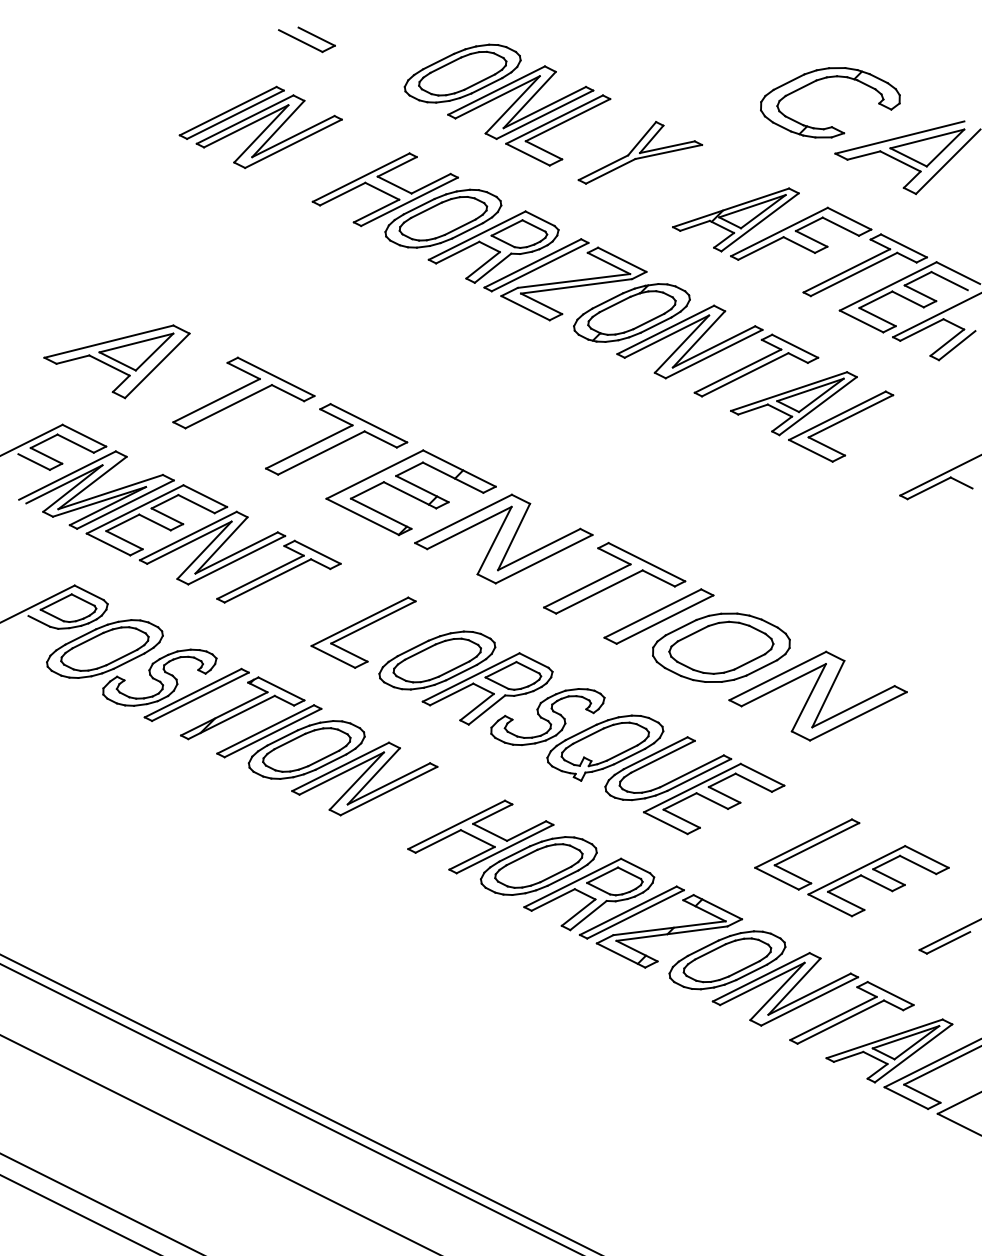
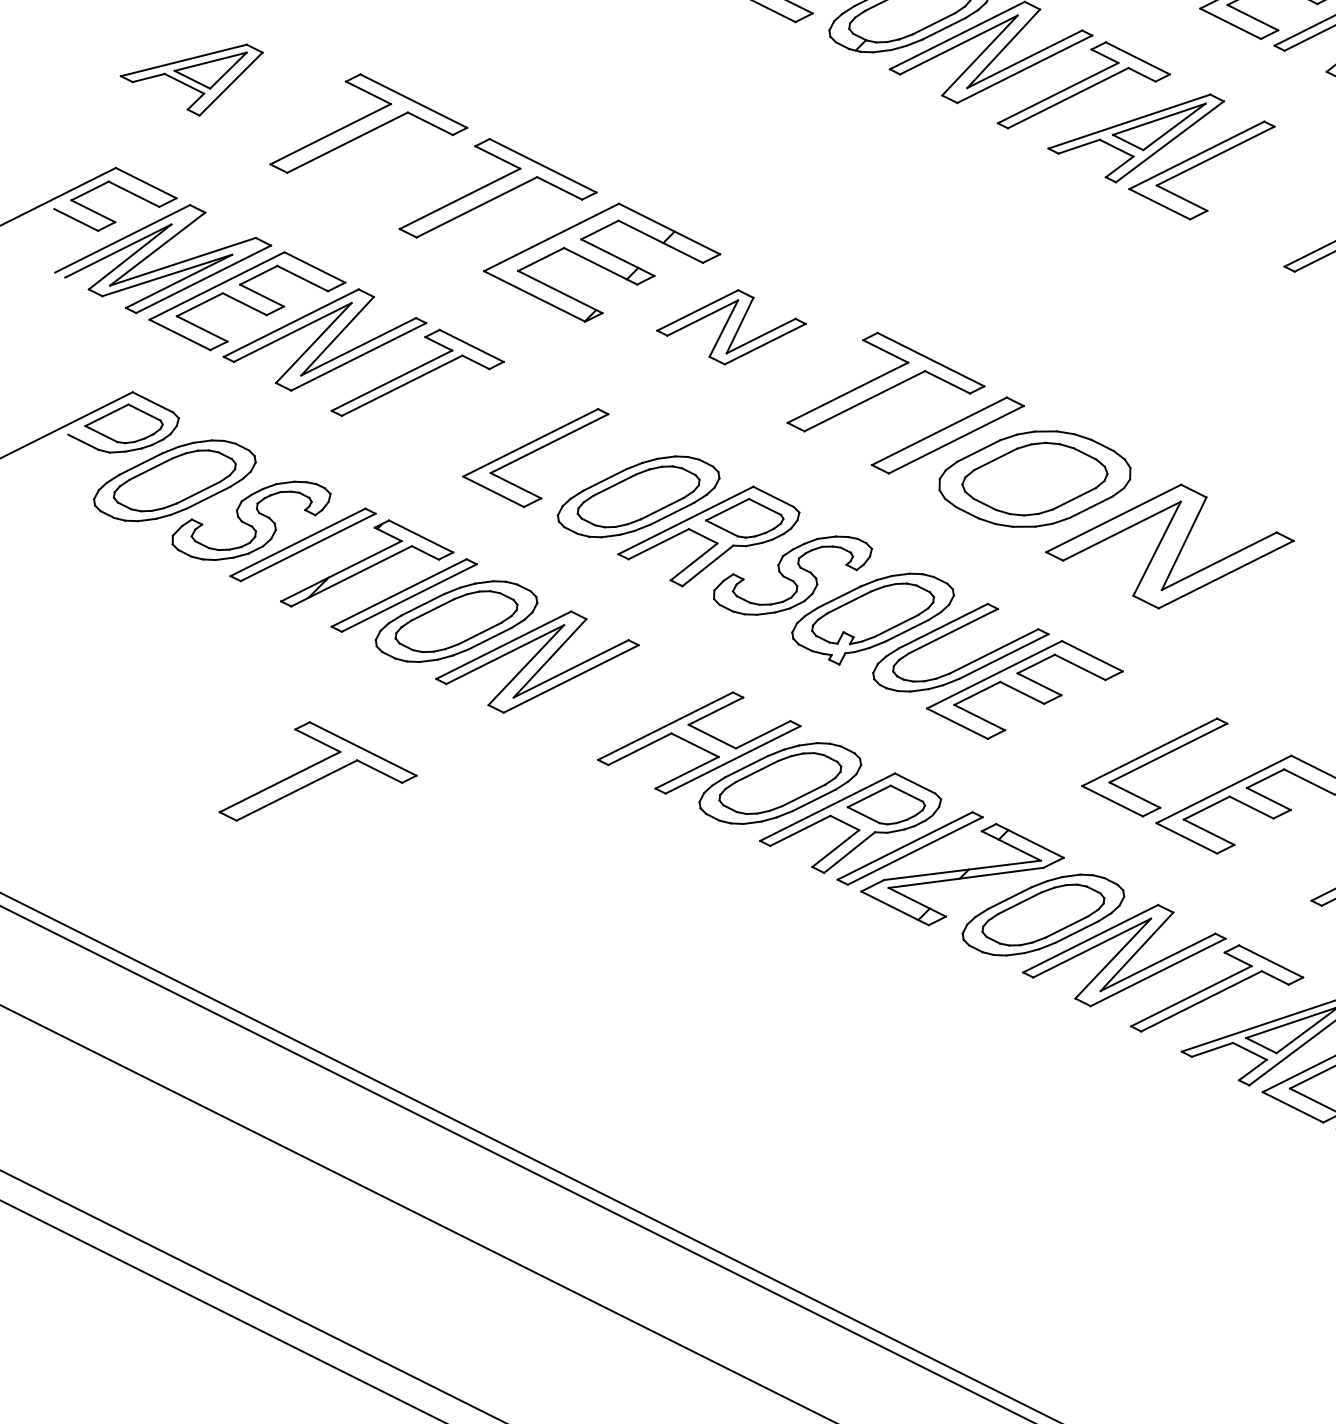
part: (116, 361) -> (191, 79), size x0.7
part: (503, 538) -> (730, 326), size x0.6
part: (207, 857) -> (317, 771), added

